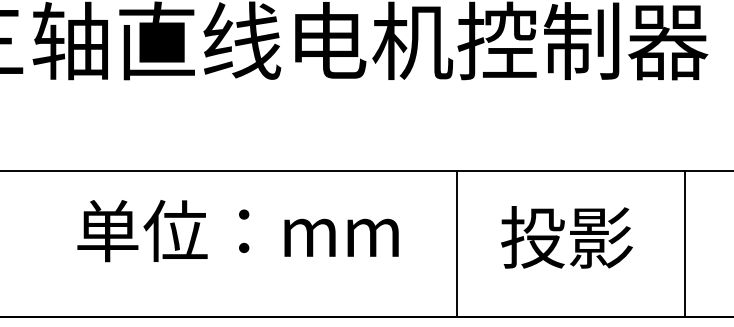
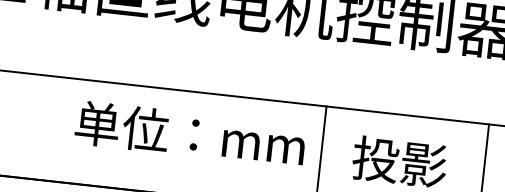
text: (237, 231) -> (189, 134), moved

